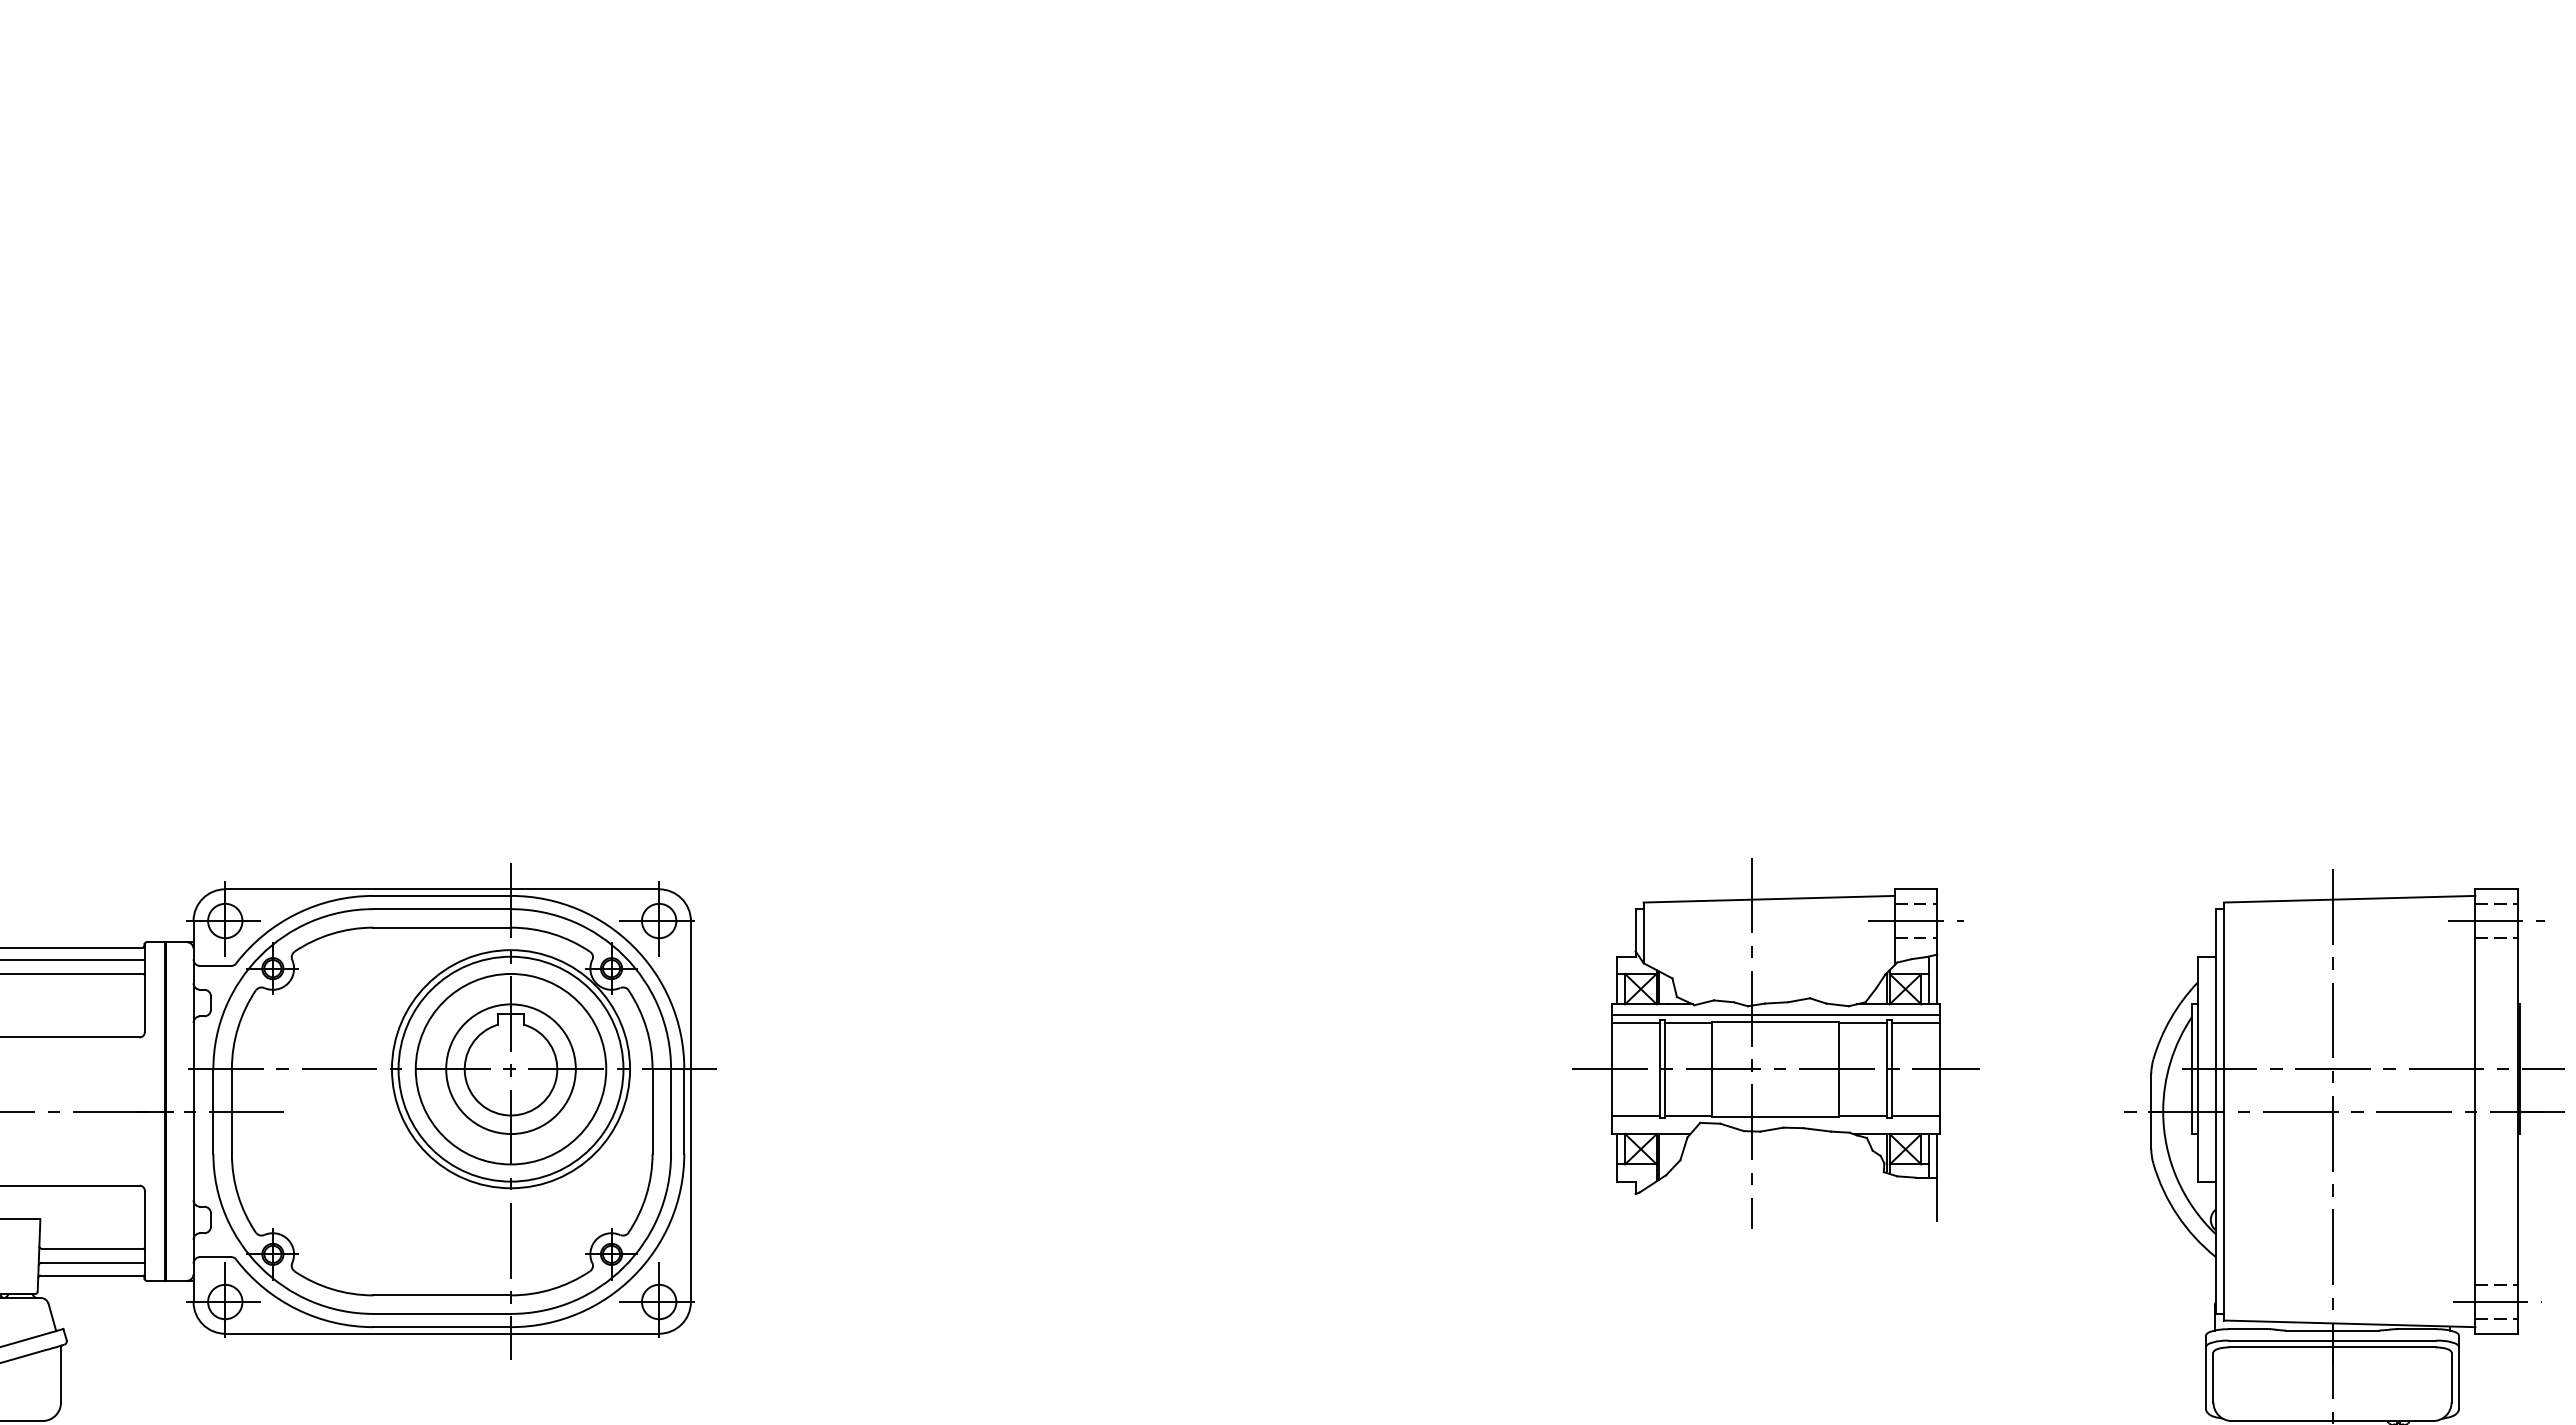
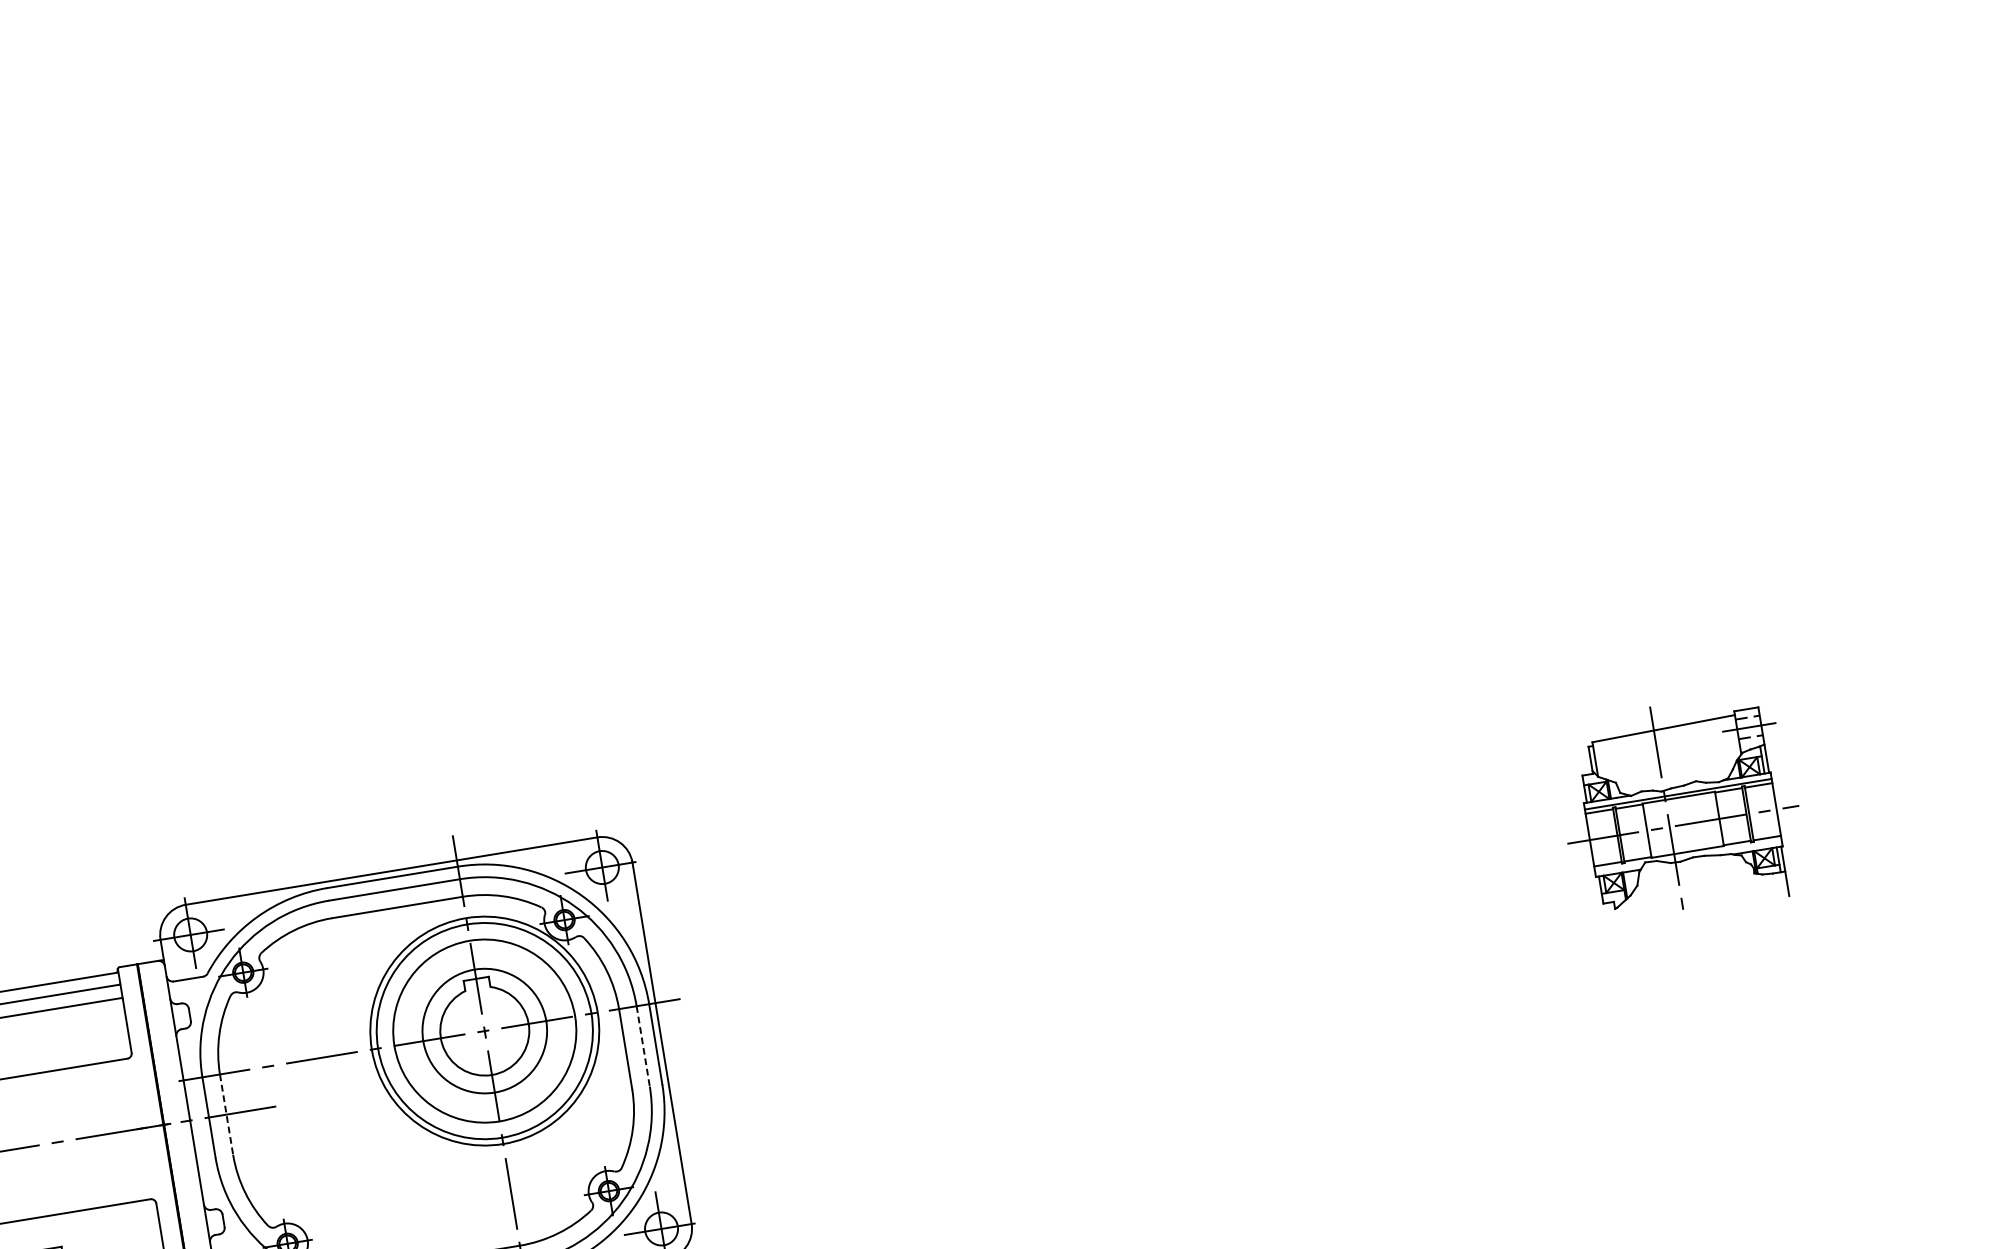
part: (1775, 1043) -> (1680, 810), size x0.6
line: (231, 1112) -> (226, 1115), solid -> dashed
line: (671, 1112) -> (643, 1047), solid -> dashed

